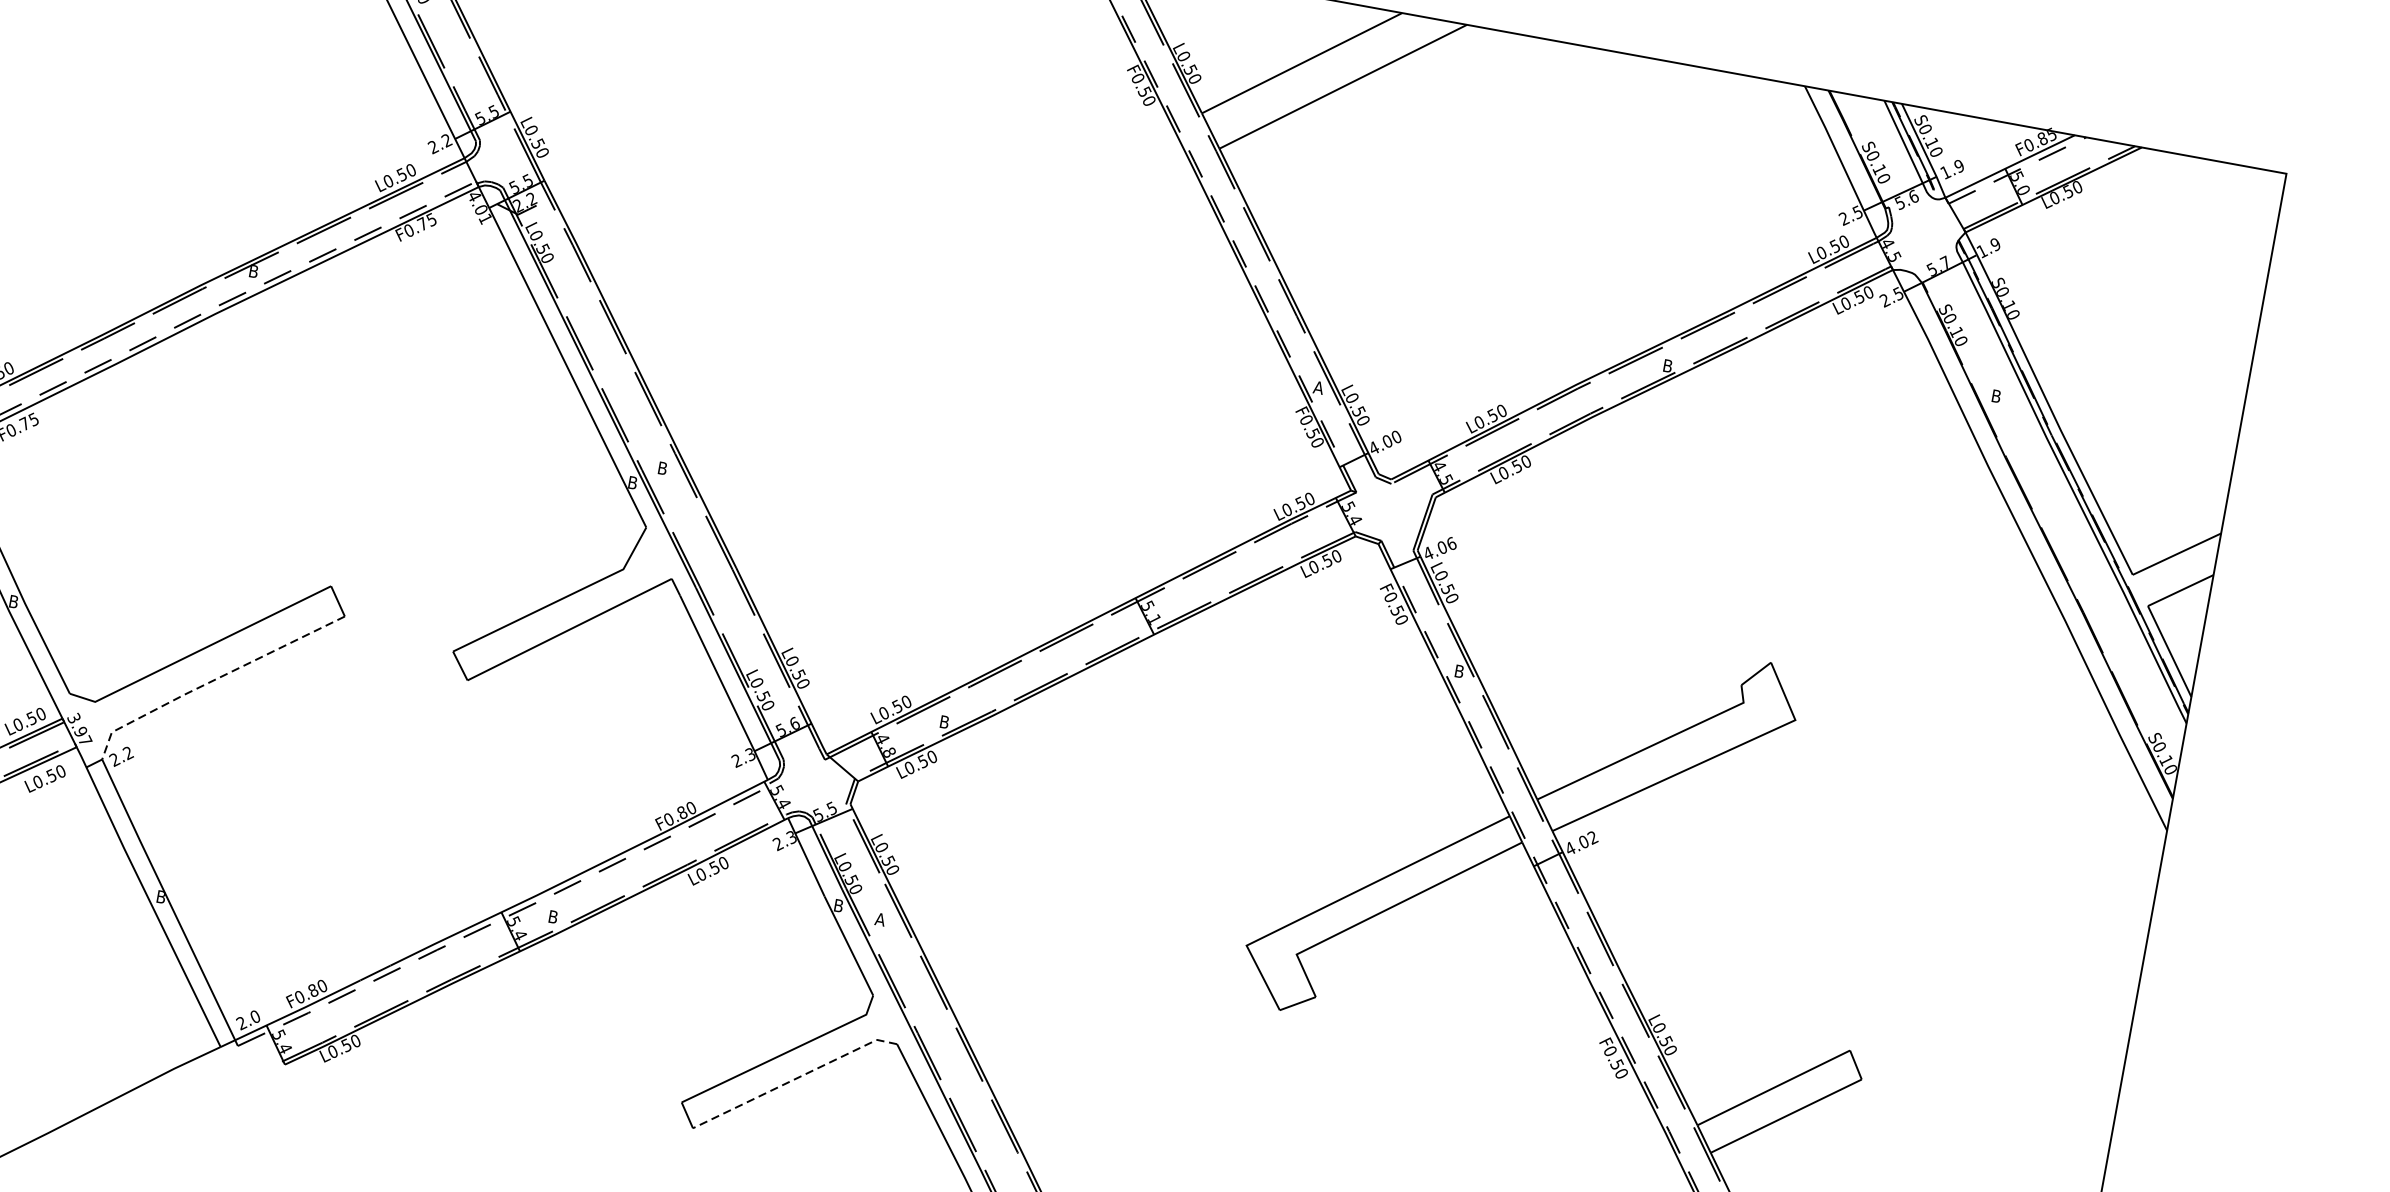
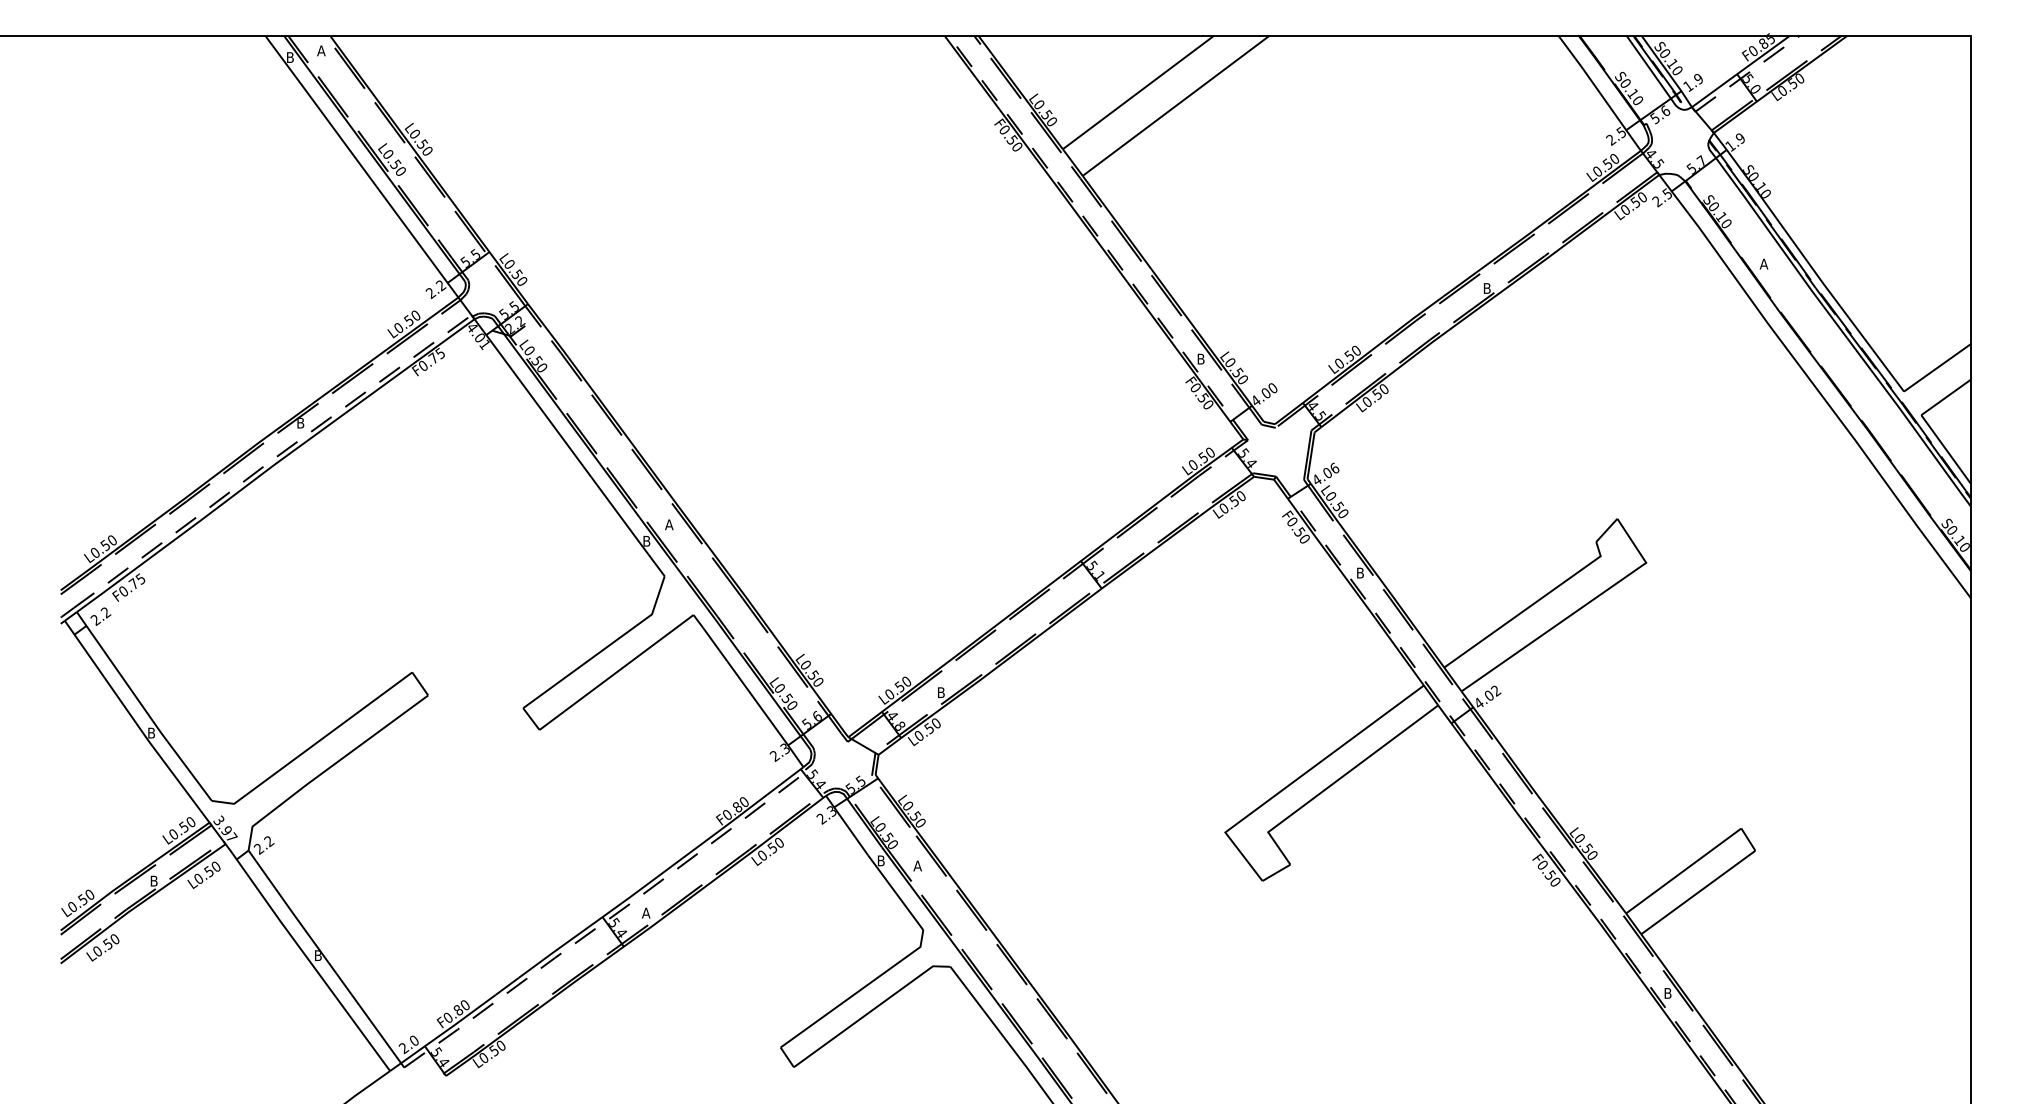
text: (1318, 386) -> (1200, 358), A -> B
text: (1995, 395) -> (1763, 263), B -> A
text: (662, 468) -> (669, 524), B -> A
line: (212, 680) -> (328, 768), dashed -> solid
text: (552, 916) -> (645, 912), B -> A
line: (794, 1079) -> (870, 1011), dashed -> solid

